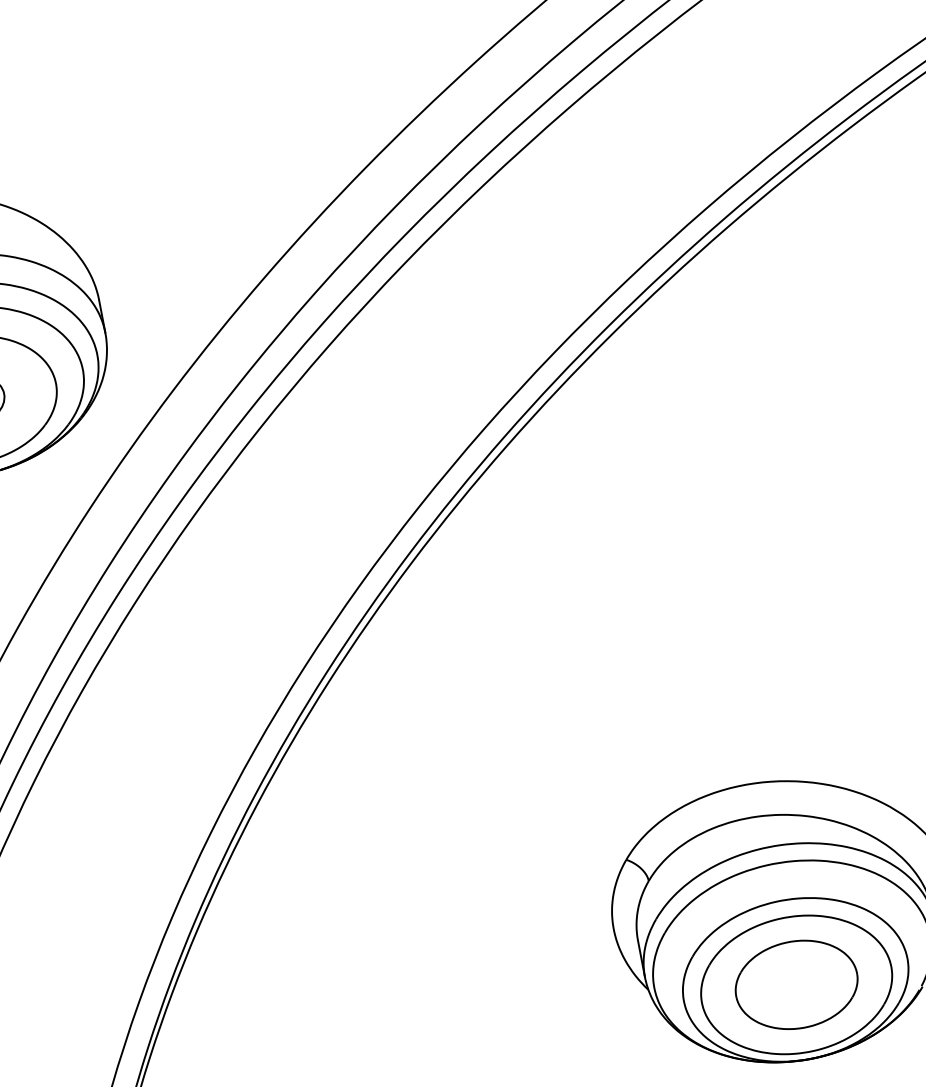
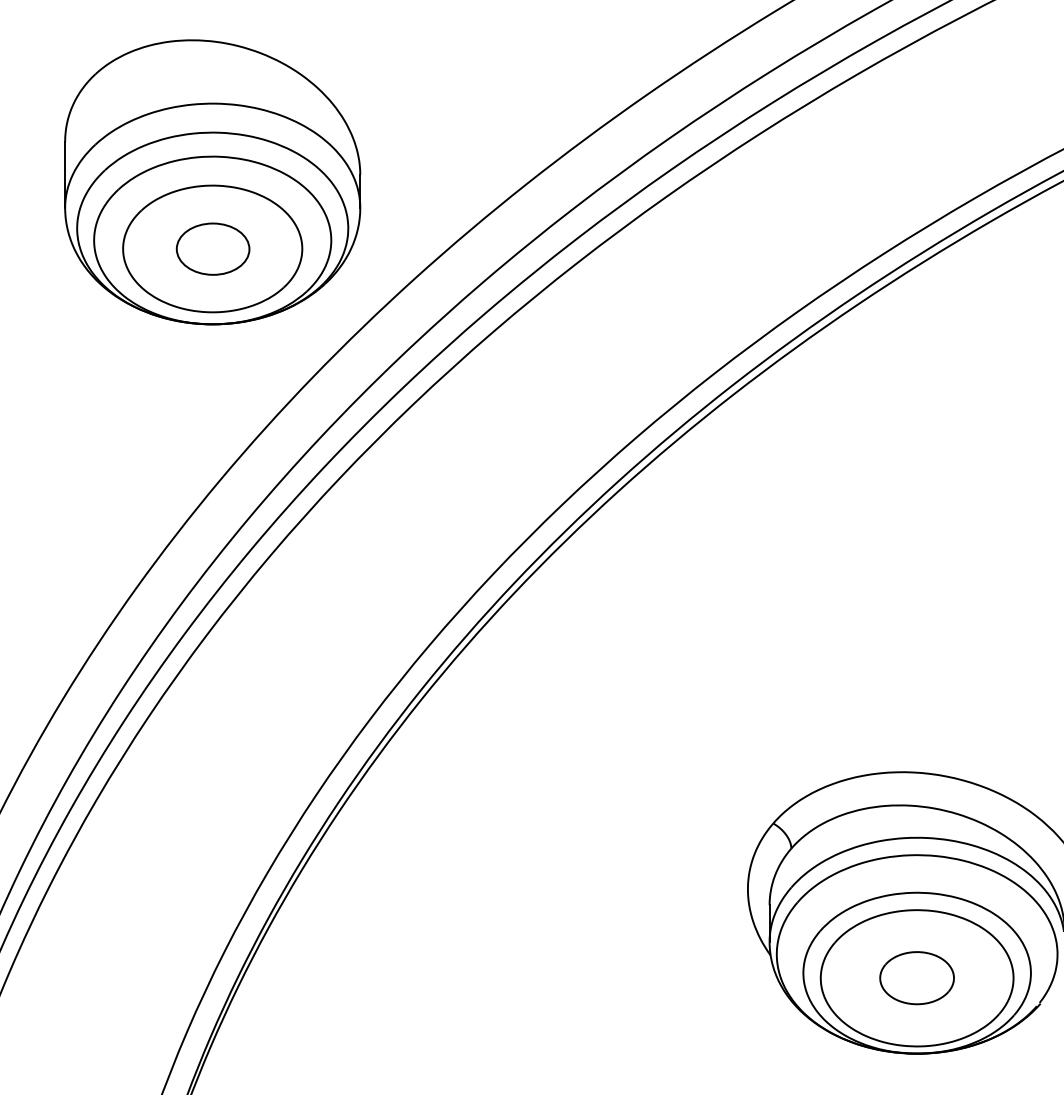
part: (795, 984) -> (916, 977), size x0.6

